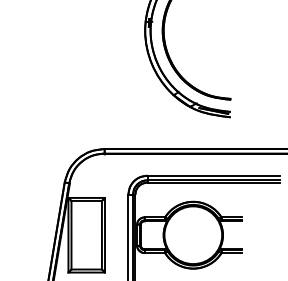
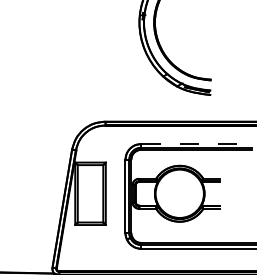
line: (214, 175) -> (197, 143), solid -> dashed

